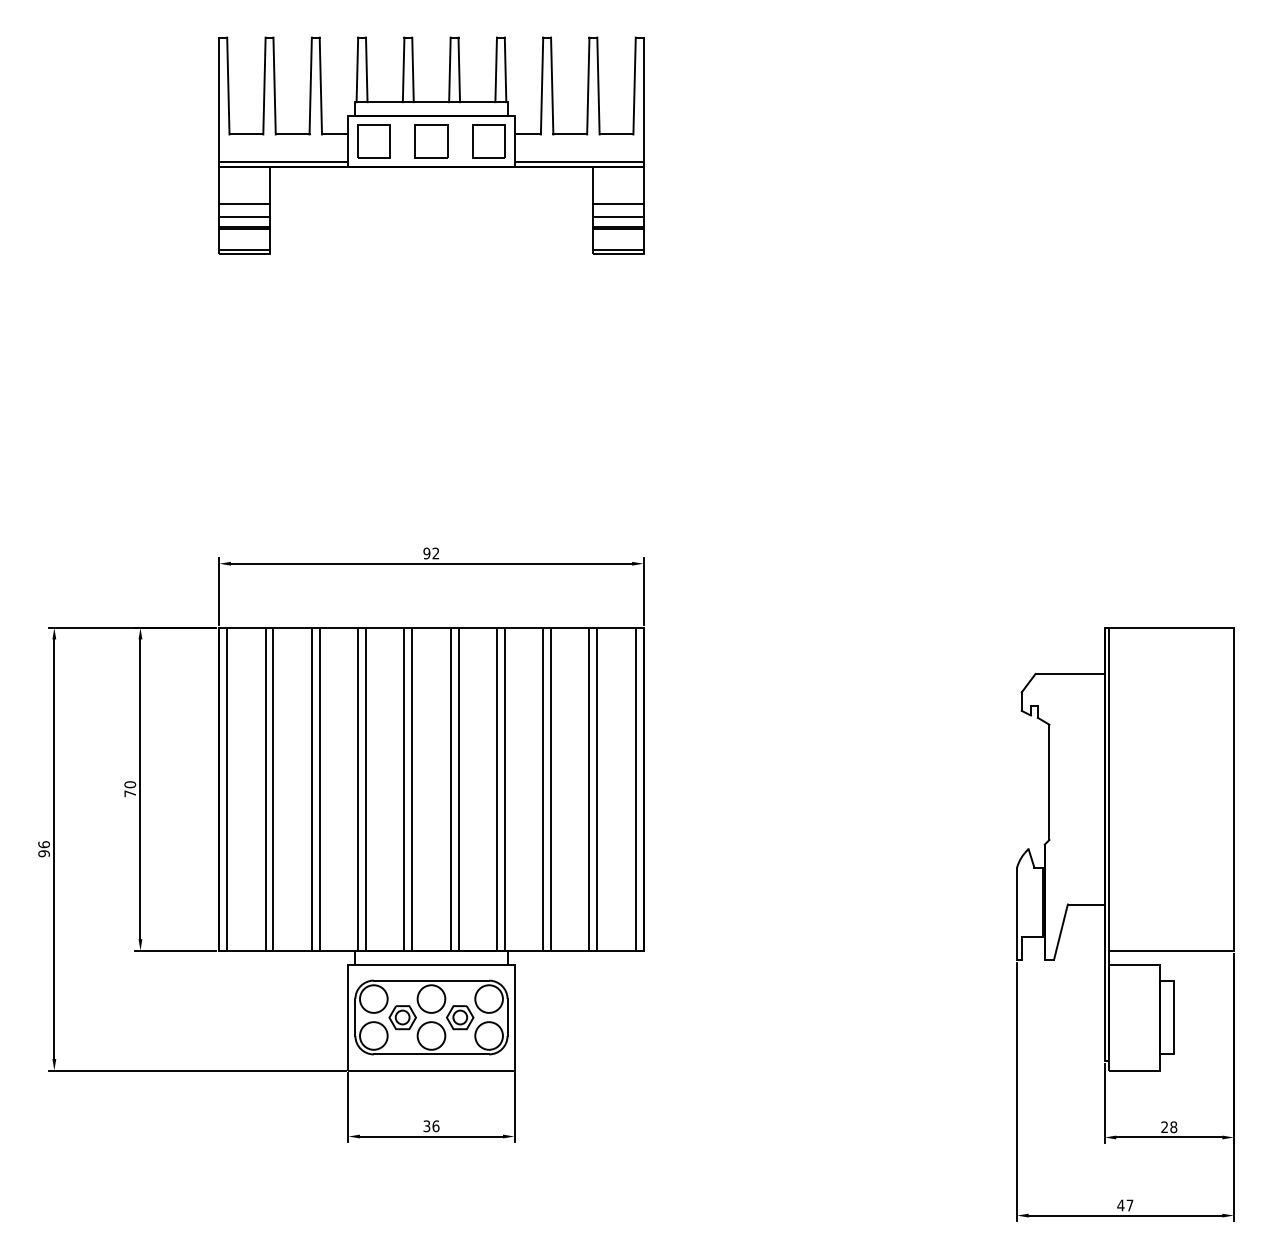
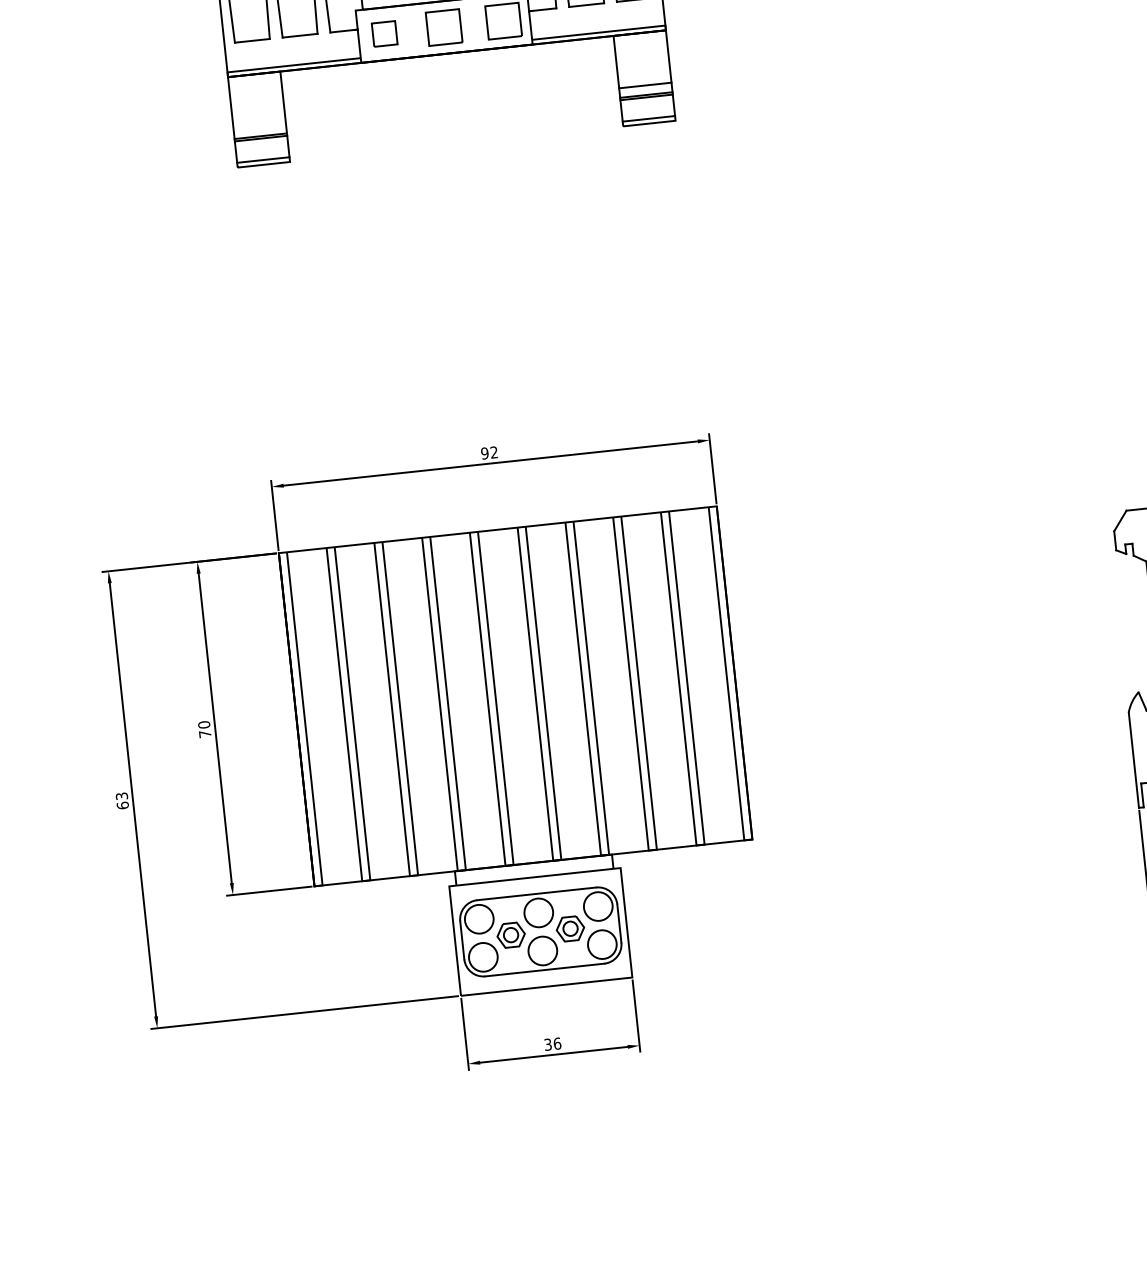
part: (373, 141) -> (384, 34), size x0.7
line: (244, 203) -> (258, 112), removed
line: (617, 203) -> (643, 71), removed
line: (244, 217) -> (259, 126), removed
text: (43, 849) -> (121, 801), 96 -> 63

